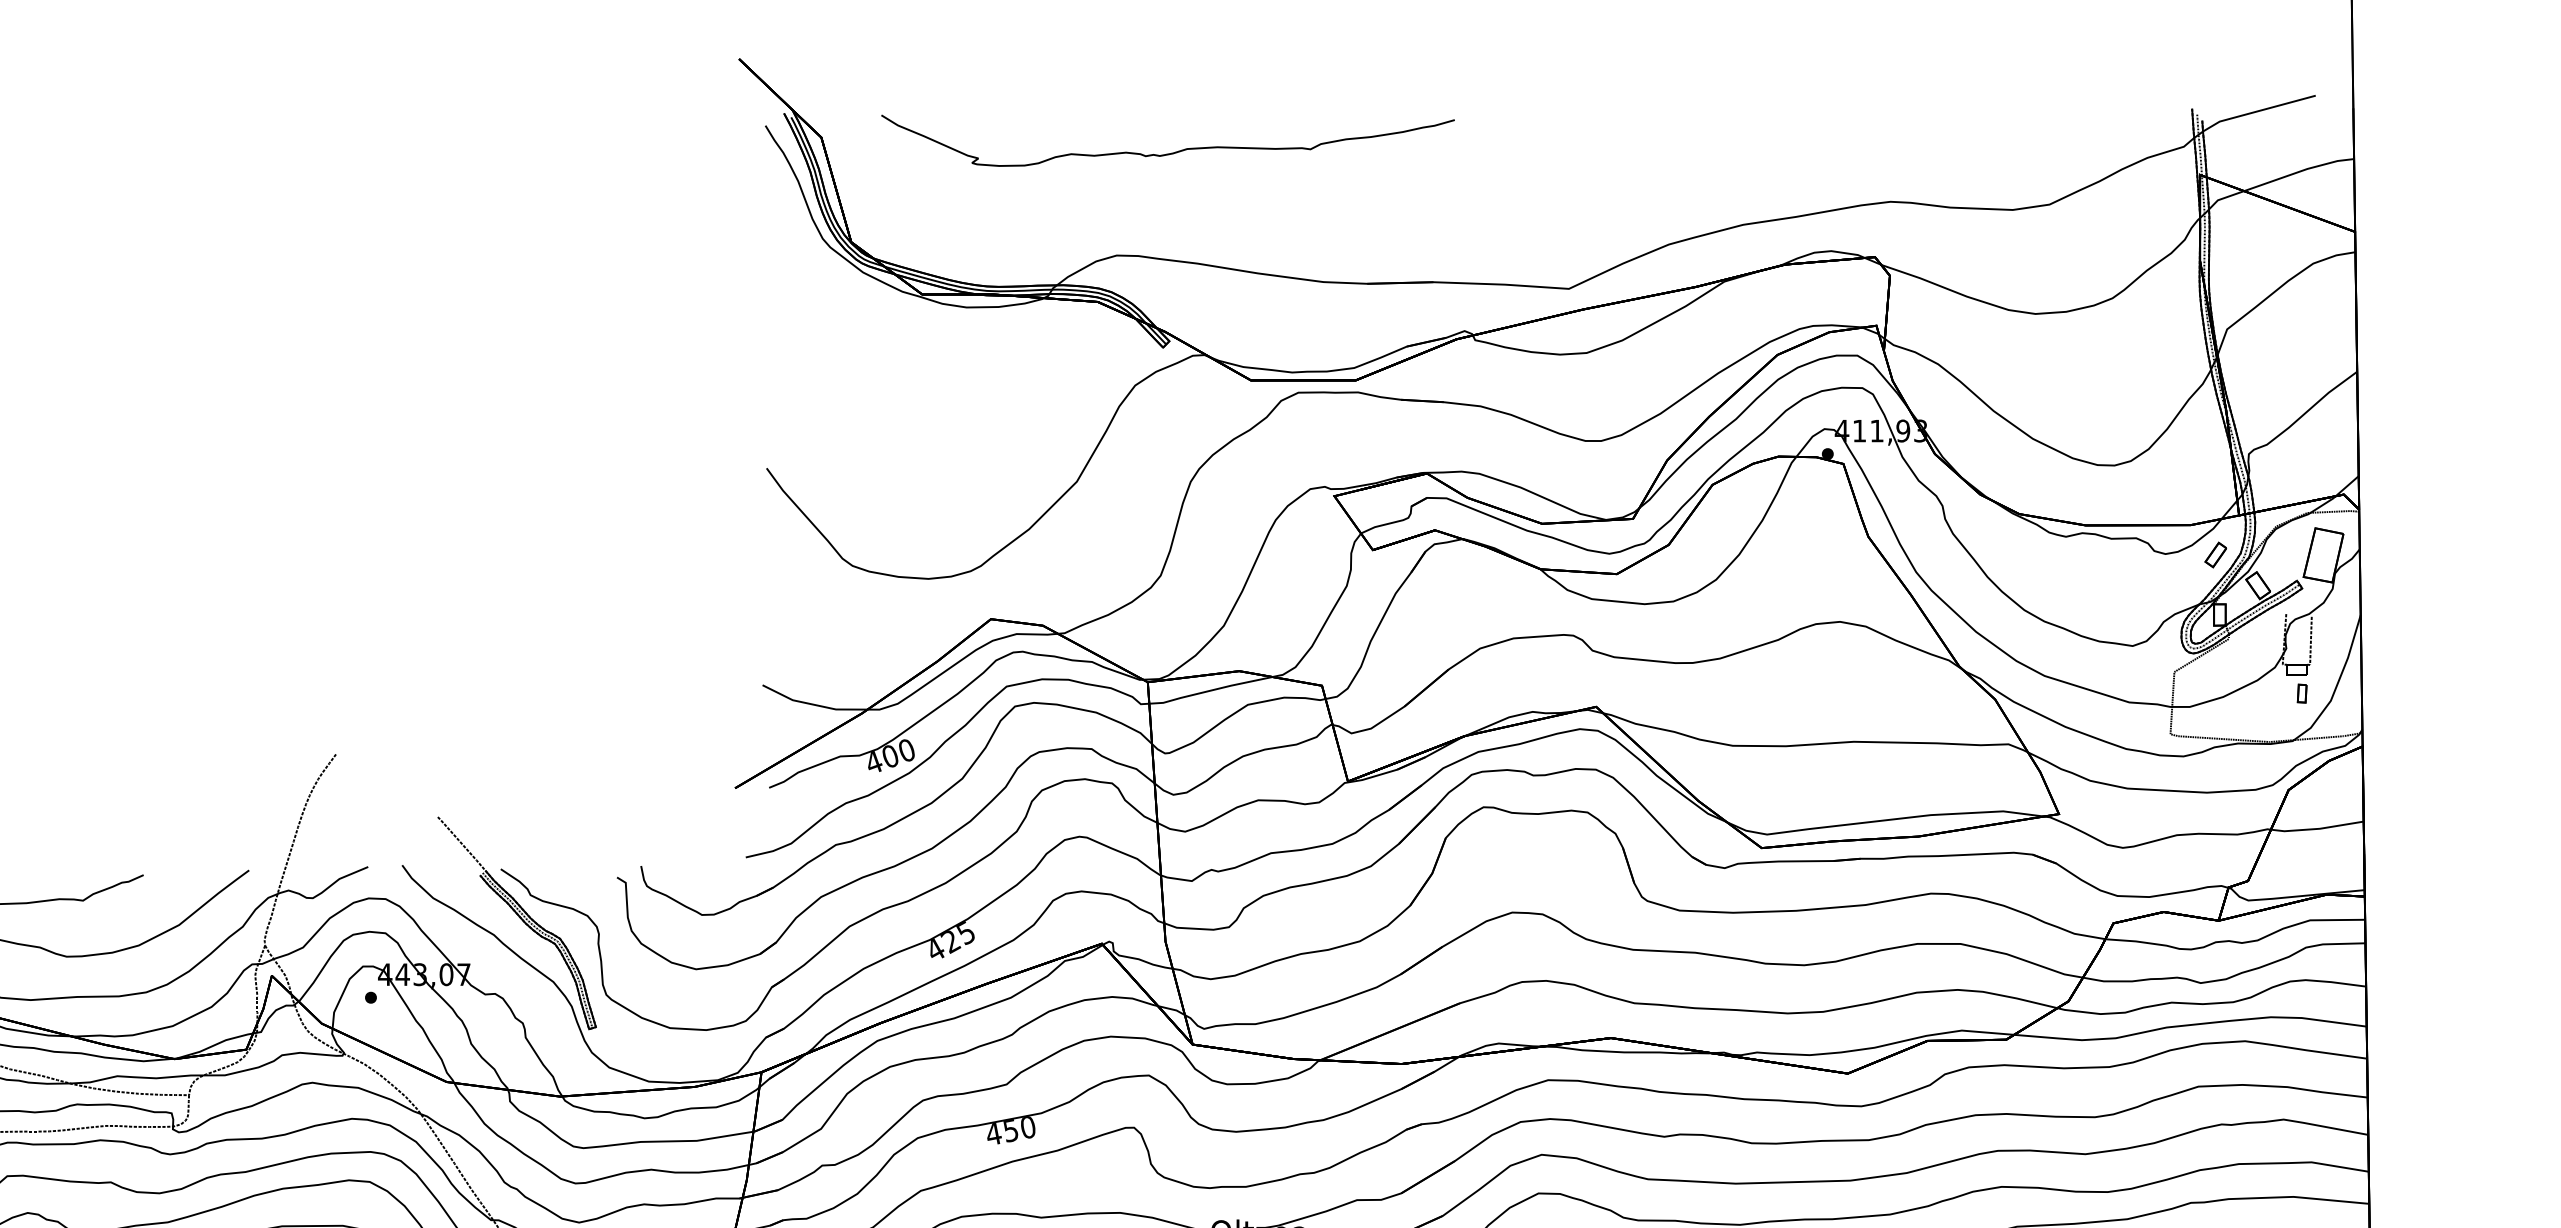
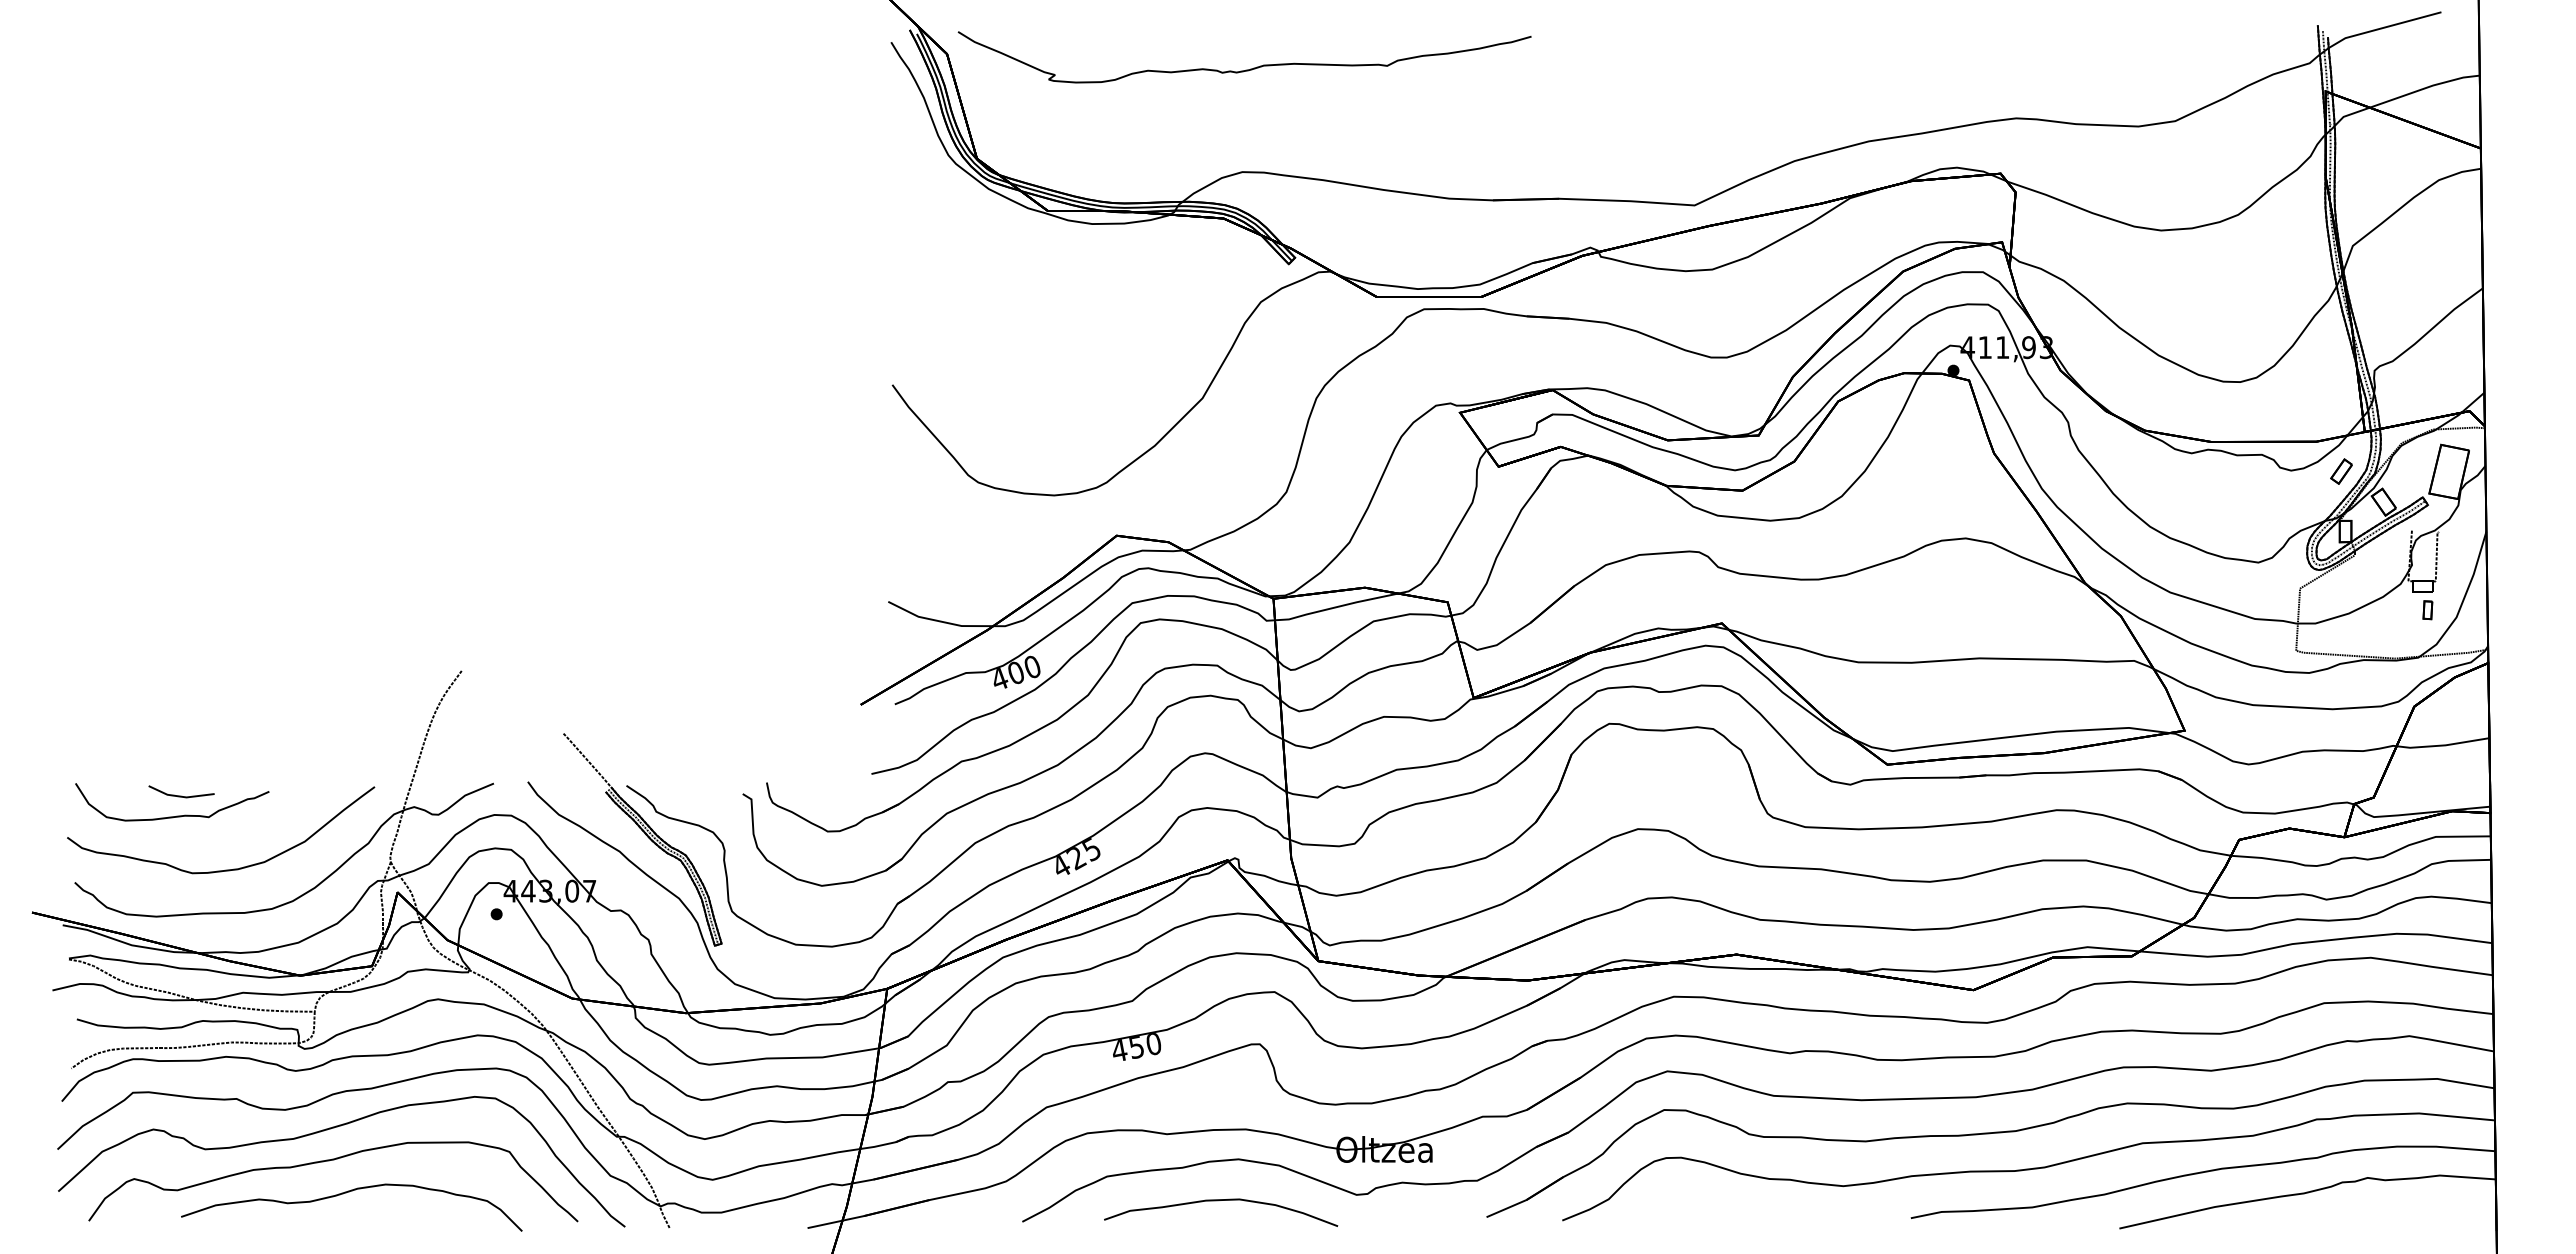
part: (1168, 152) -> (1245, 69), moved
line: (55, 878) -> (181, 795), added

